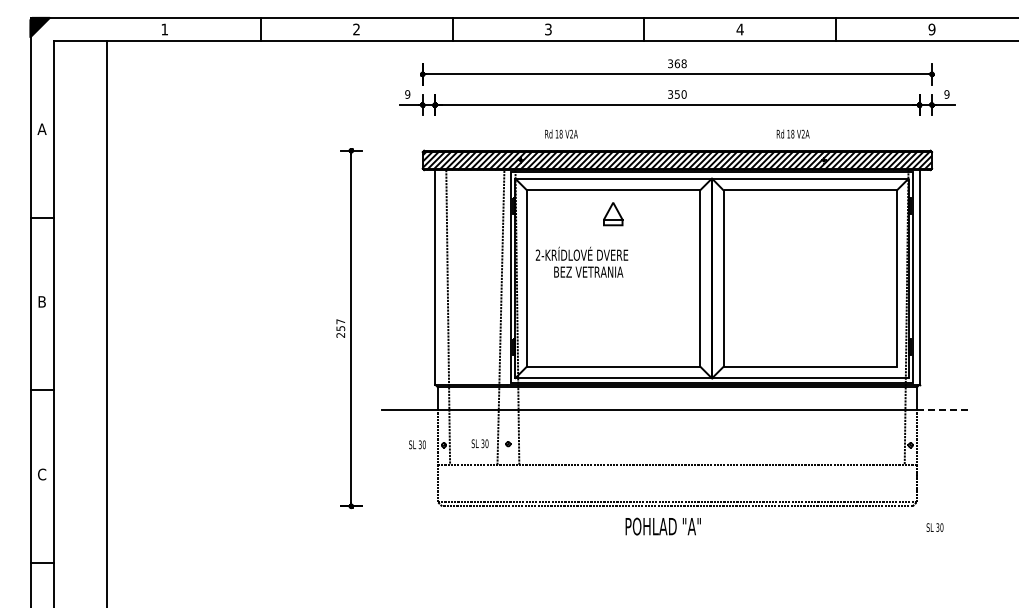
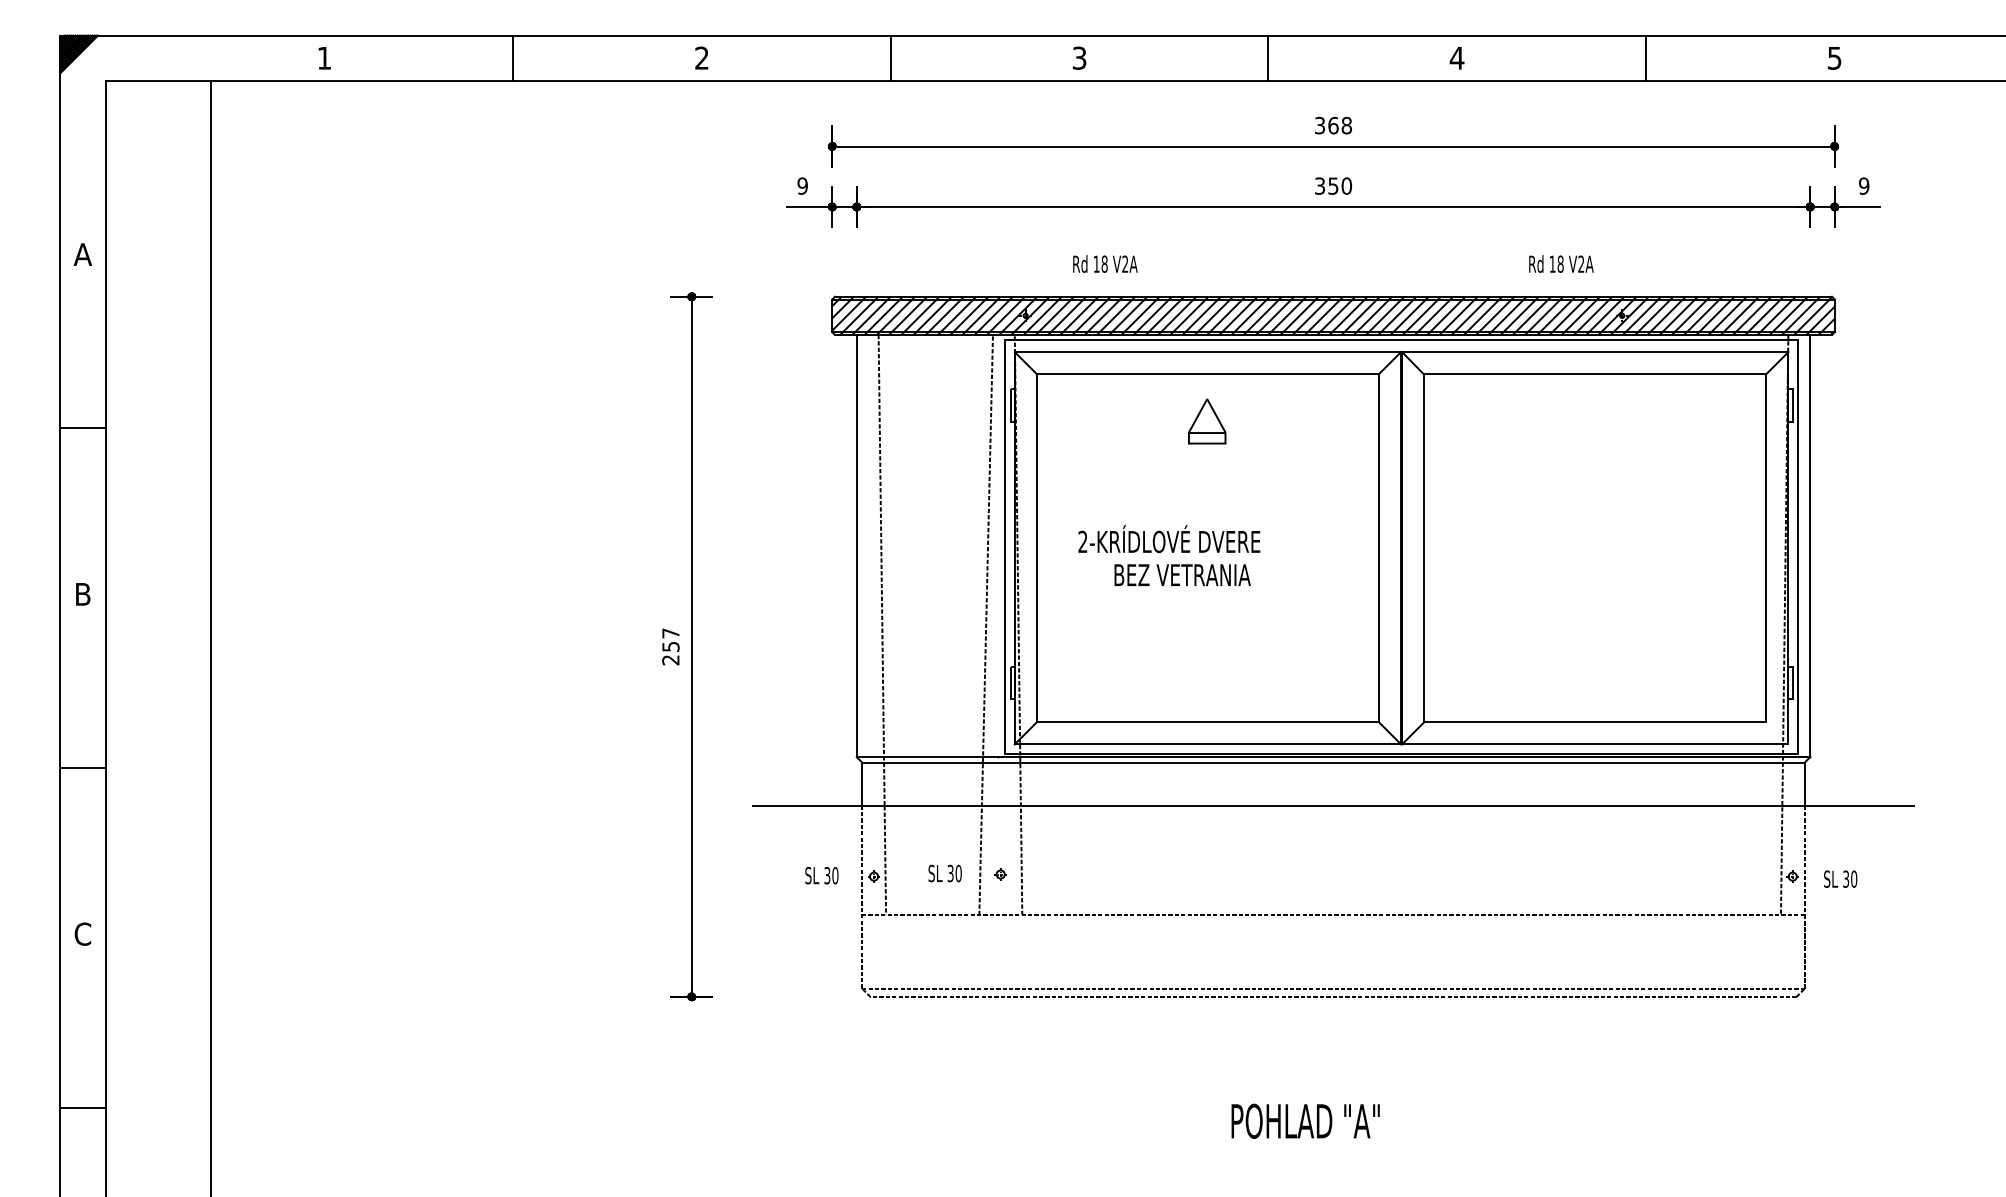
text: (931, 29) -> (1833, 58), 9 -> 5
text: (581, 261) -> (1168, 554), moved
line: (944, 409) -> (1859, 806), dashed -> solid
text: (662, 526) -> (1304, 1121), moved
text: (934, 527) -> (1839, 878), moved

